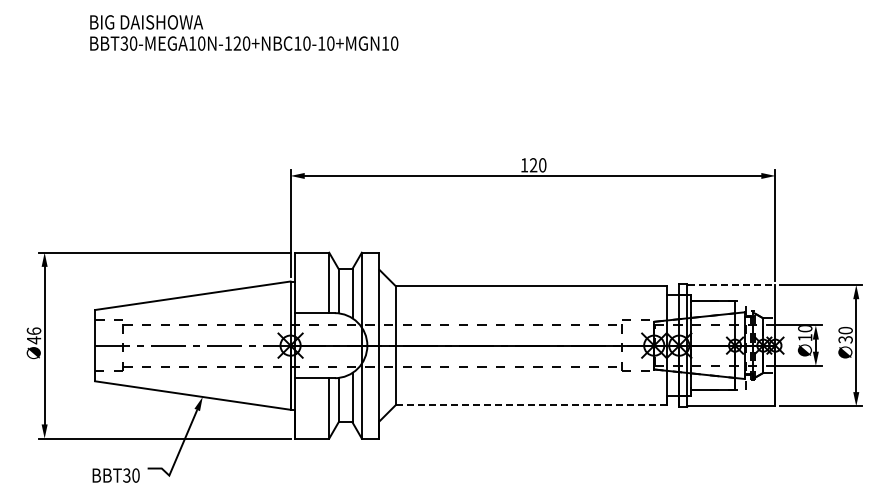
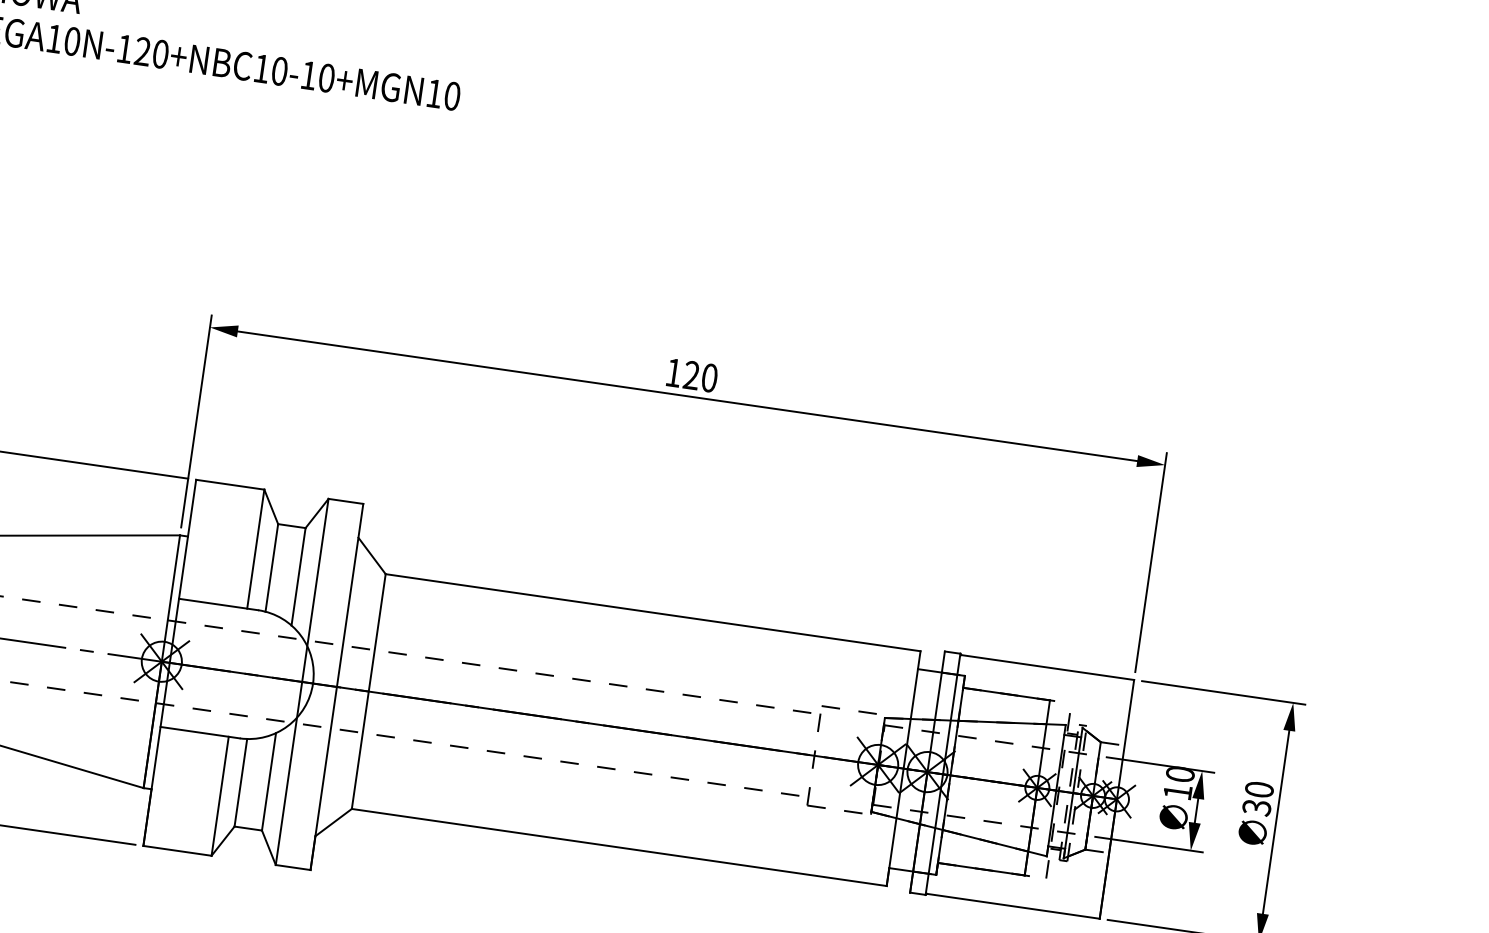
line: (731, 285) -> (1047, 668), dashed -> solid
line: (531, 405) -> (619, 848), dashed -> solid

